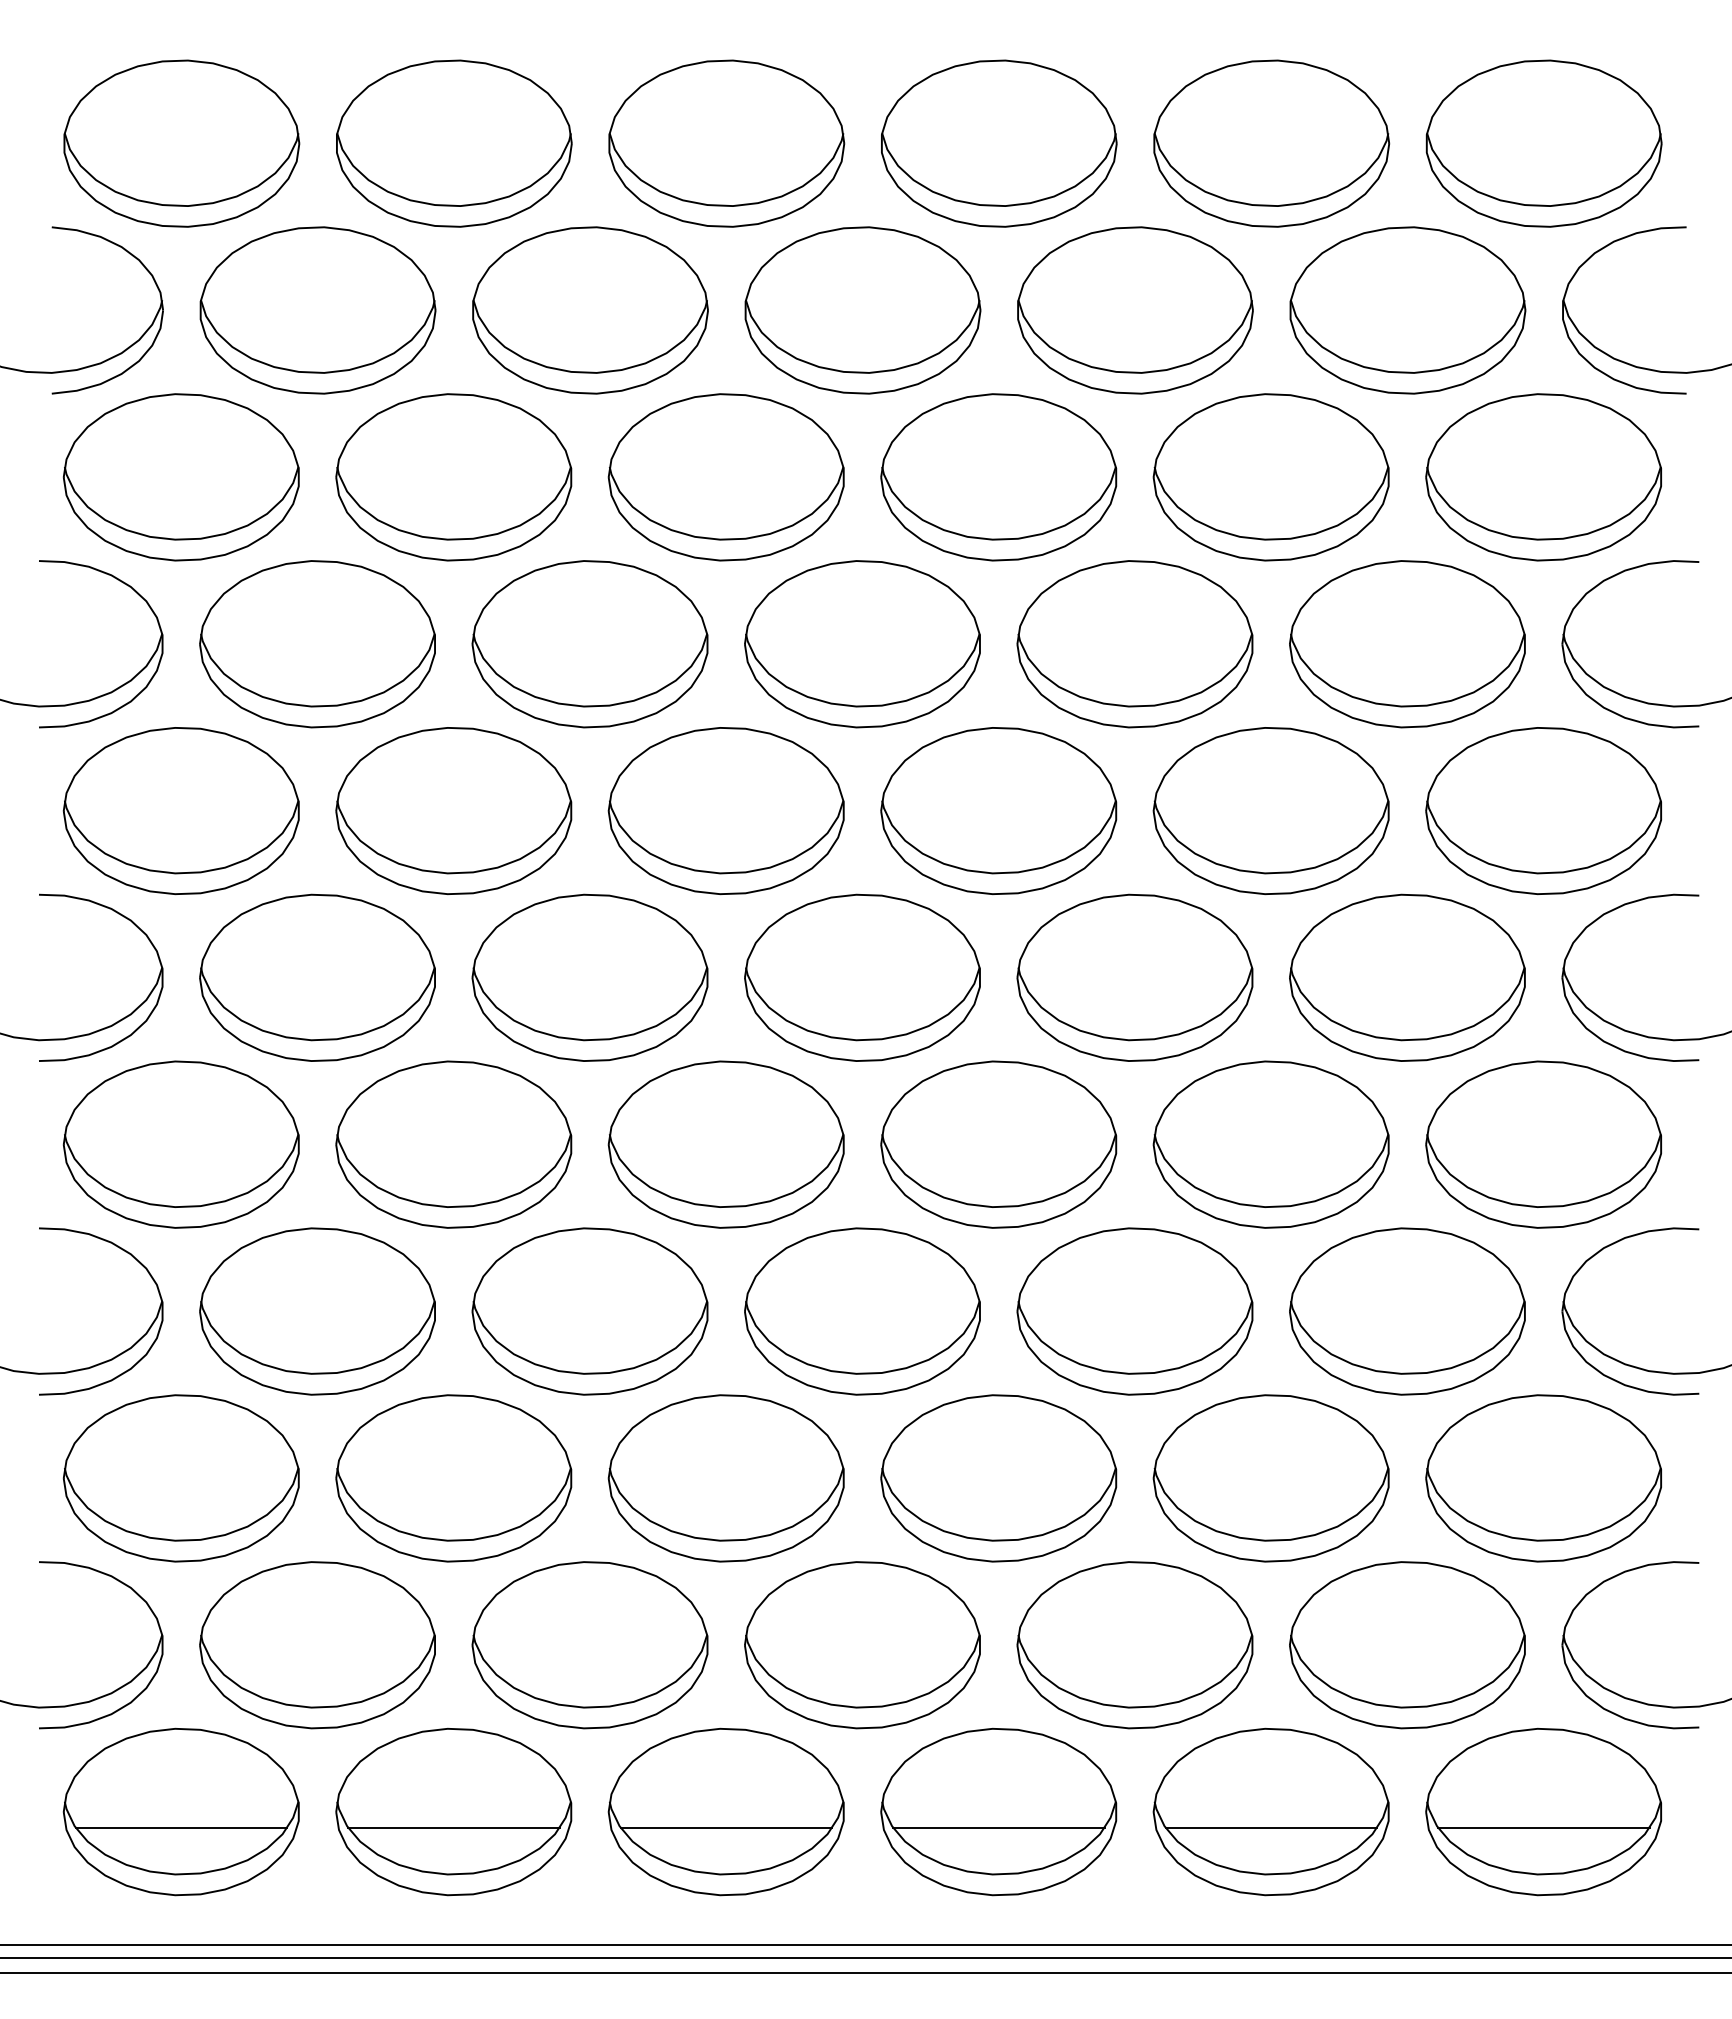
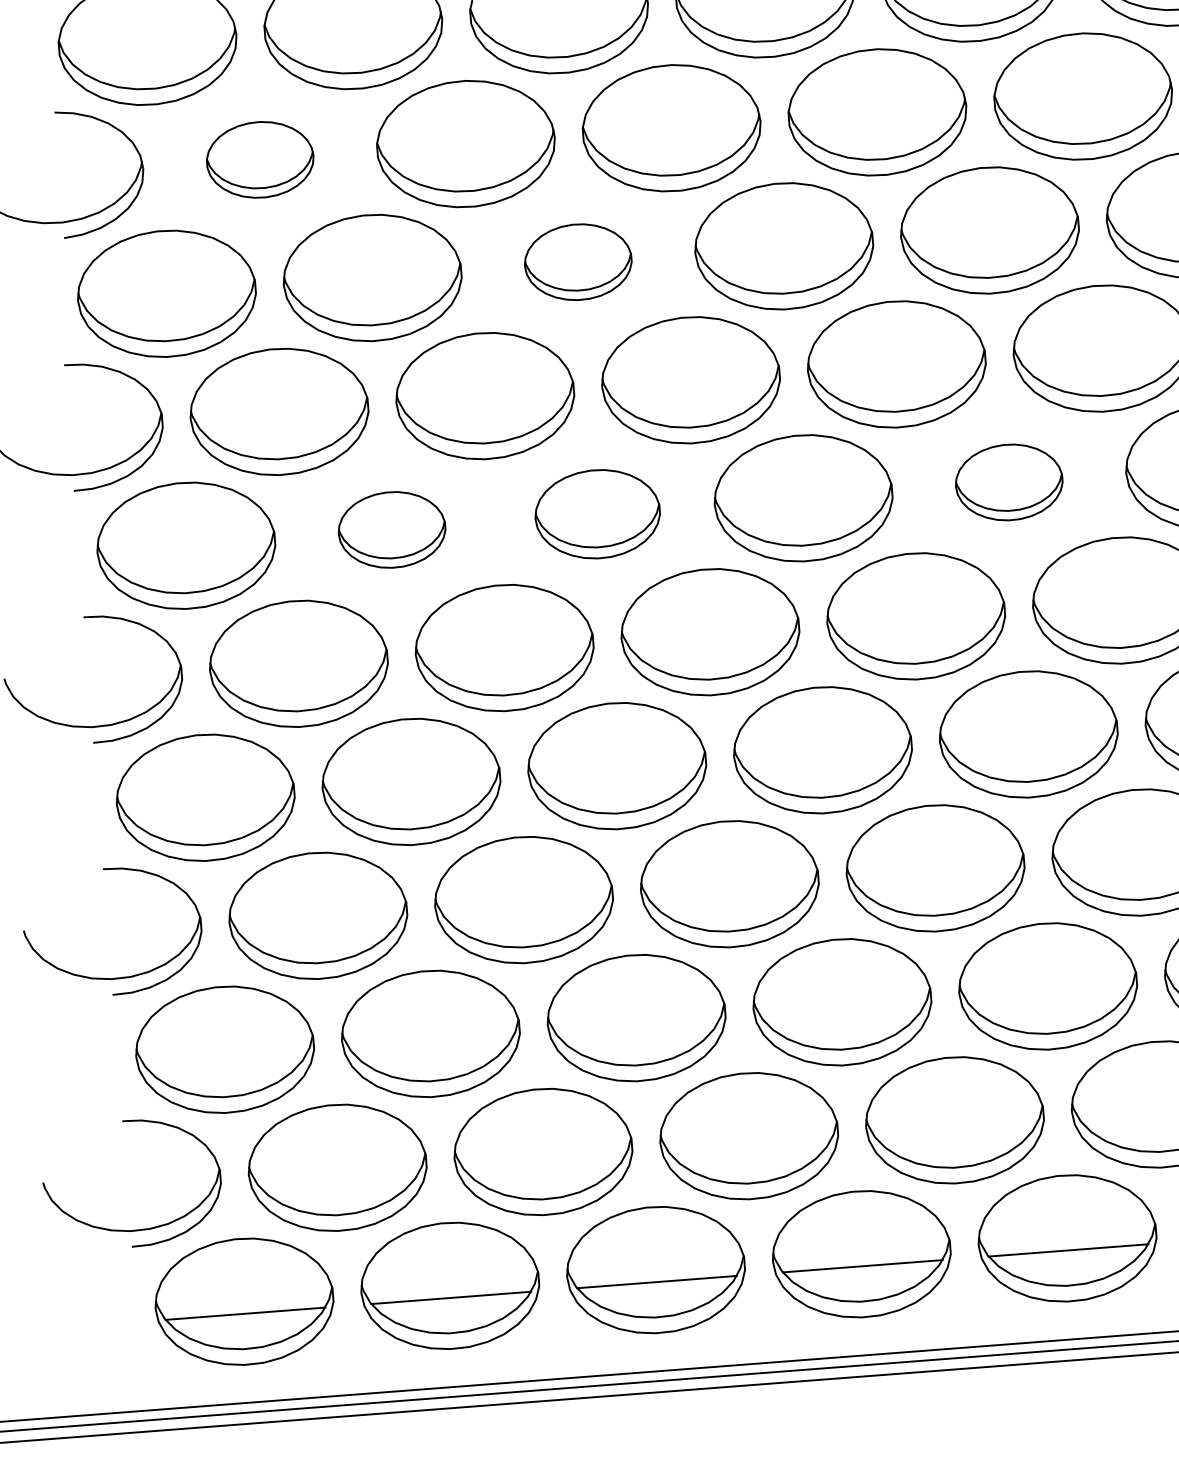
part: (317, 310) -> (259, 159), size x0.6
part: (725, 477) -> (577, 262), size x0.6
part: (453, 810) -> (391, 529), size x0.6
part: (1270, 810) -> (1008, 482), size x0.6
part: (725, 811) -> (597, 514), size x0.7

